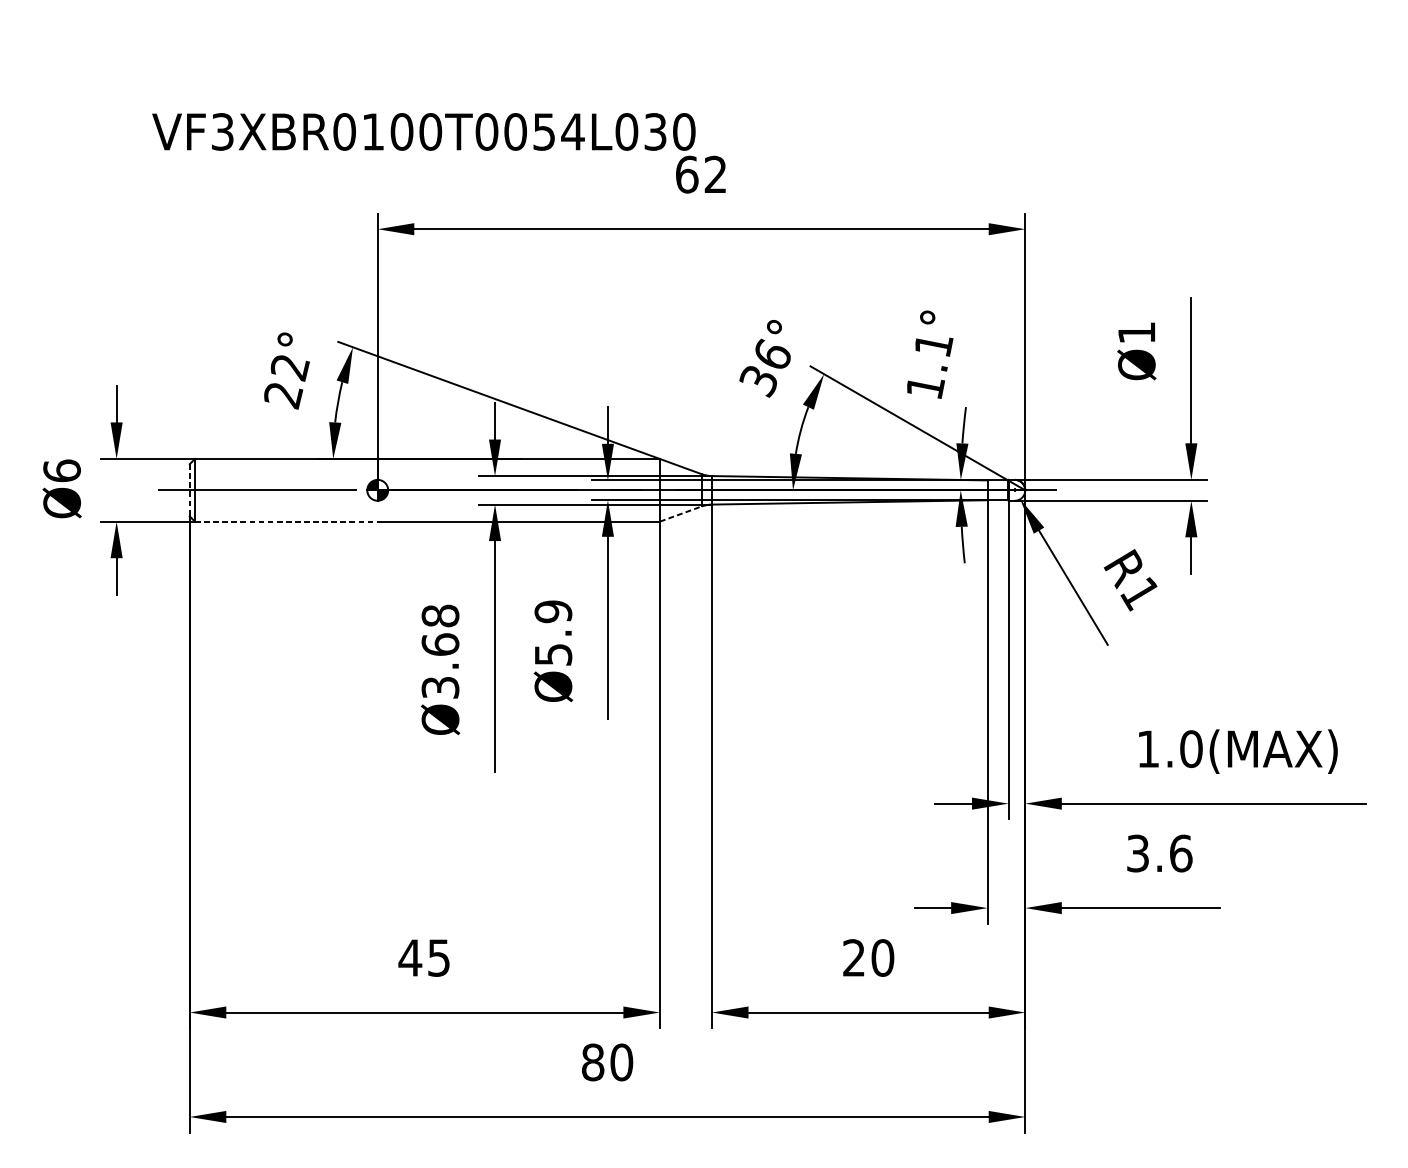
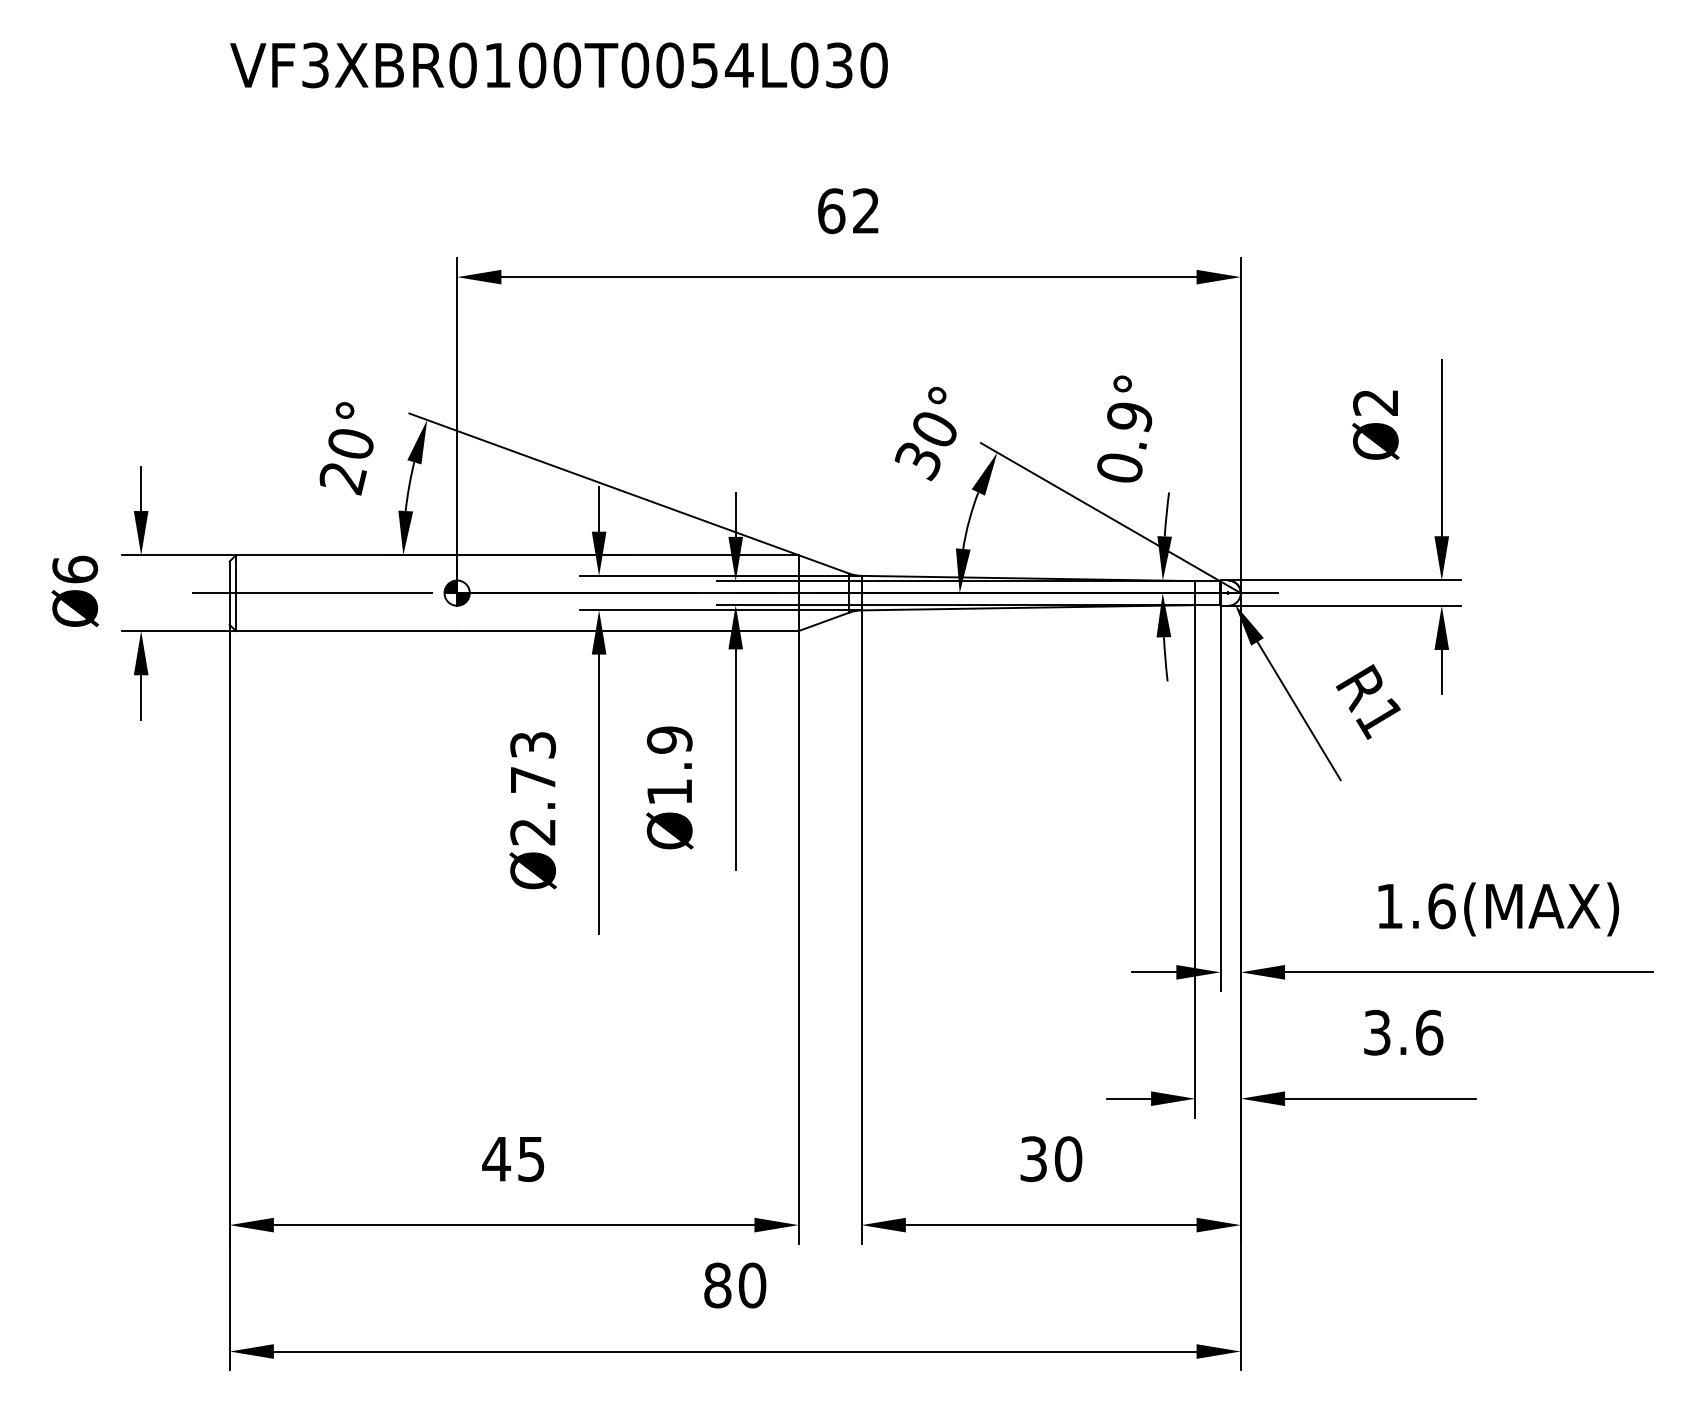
text: (423, 132) -> (558, 65), moved
text: (1136, 332) -> (1375, 402), Ø1 -> Ø2
text: (772, 353) -> (935, 427), 36° -> 30°
text: (929, 365) -> (1125, 442), 1.1° -> 0.9°
text: (290, 368) -> (351, 445), 22° -> 20°
line: (189, 490) -> (229, 593), dashed -> solid
line: (681, 513) -> (824, 621), dashed -> solid
line: (286, 522) -> (346, 631), dashed -> solid
text: (440, 651) -> (533, 788), Ø3.68 -> Ø2.73
text: (553, 655) -> (669, 792), Ø5.9 -> Ø1.9
text: (1191, 749) -> (1441, 906), 1.0(MAX) -> 1.6(MAX)
text: (853, 958) -> (1033, 1159), 20 -> 30

